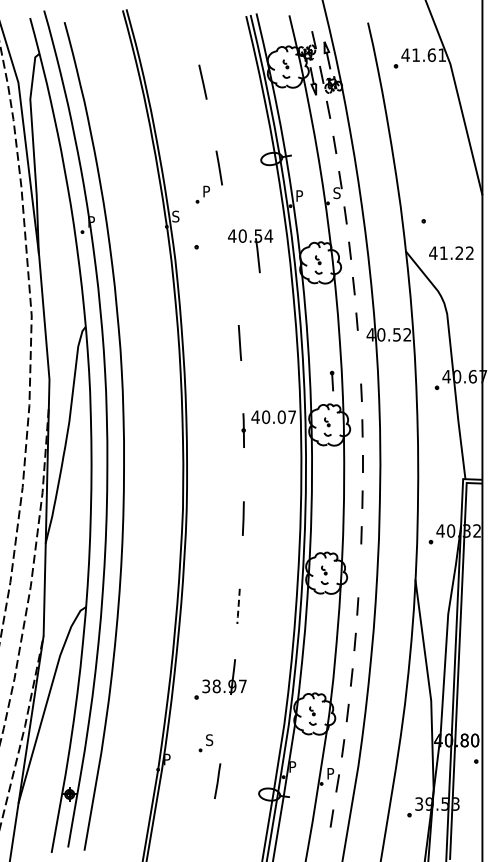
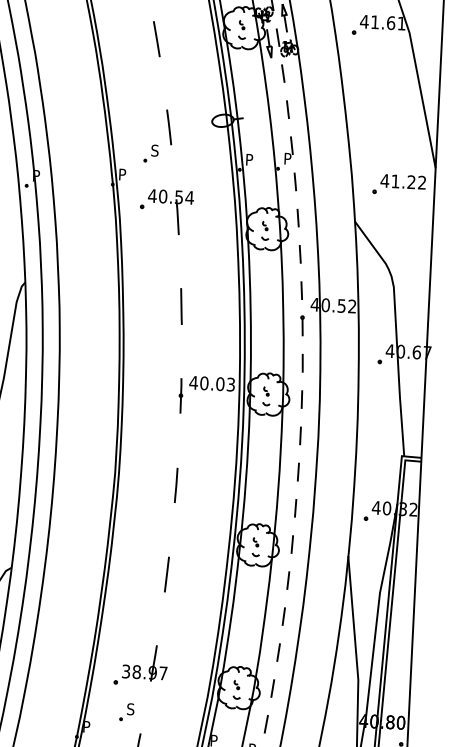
text: (206, 191) -> (154, 150), P -> S
text: (336, 193) -> (287, 159), S -> P
text: (175, 216) -> (122, 174), S -> P
part: (250, 251) -> (170, 212), moved
text: (451, 252) -> (403, 181), moved
part: (332, 380) -> (302, 325), moved
text: (292, 417) -> (231, 384), 40.07 -> 40.03
line: (359, 570) -> (291, 544), added
line: (238, 607) -> (166, 575), dashed -> solid
part: (220, 679) -> (141, 665), moved

